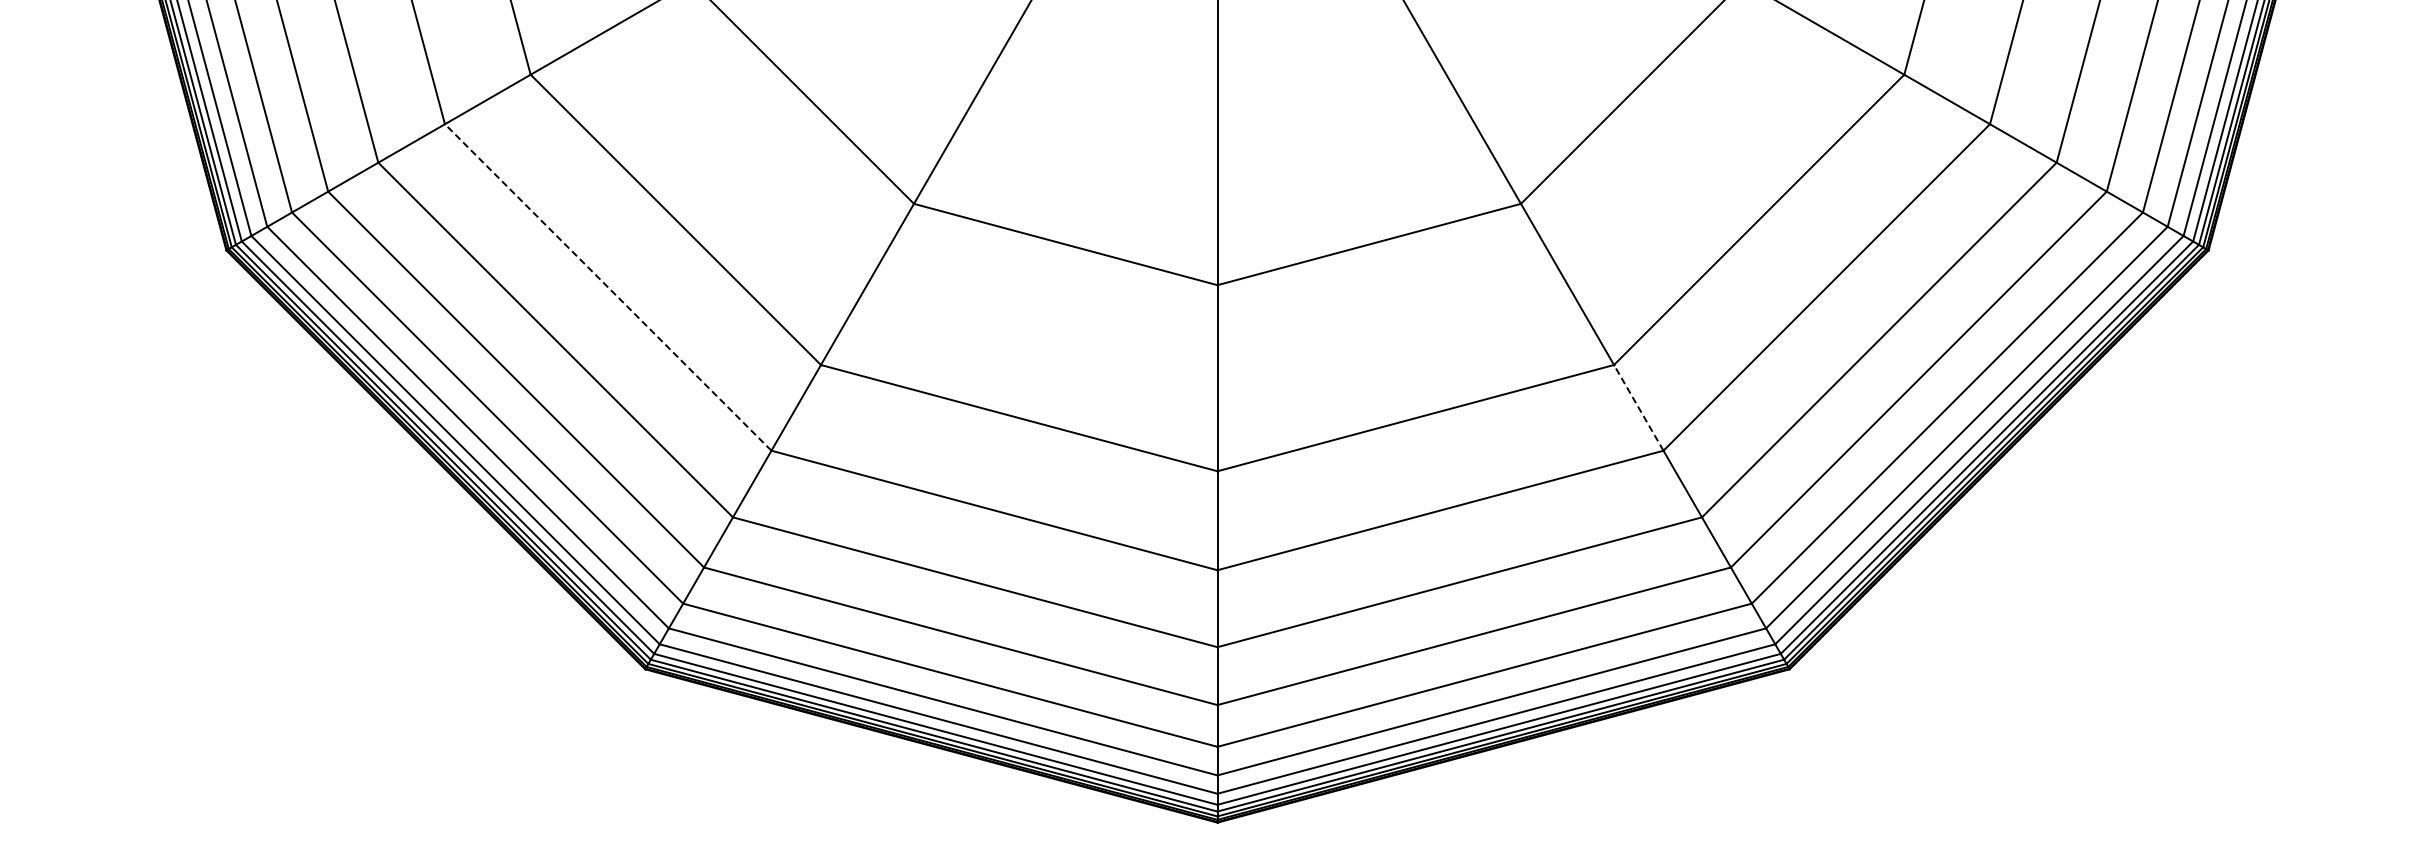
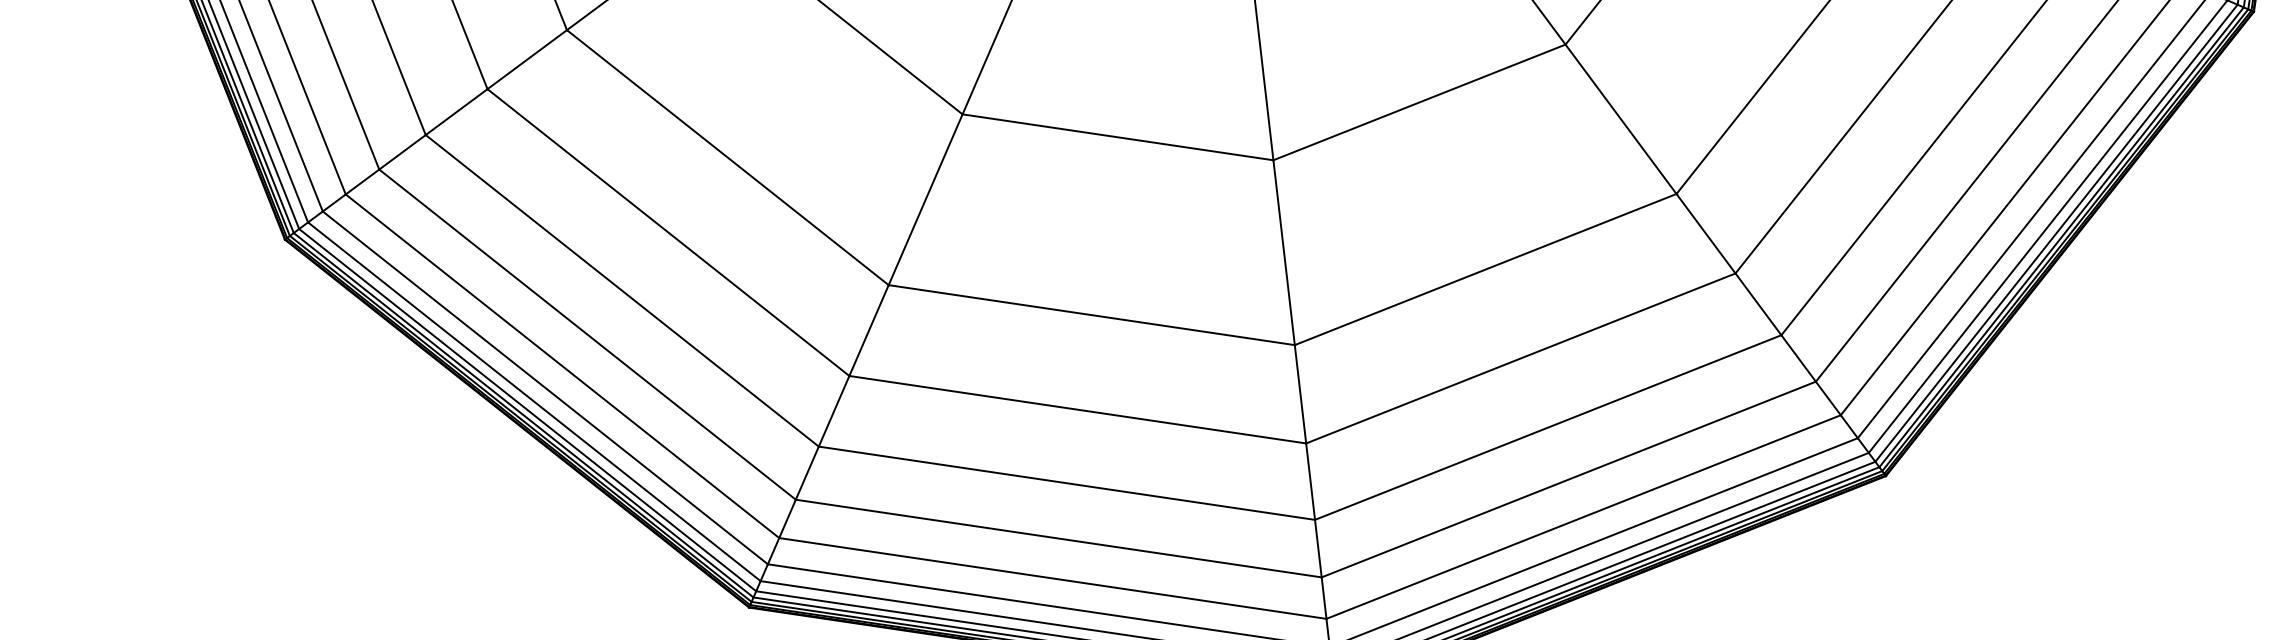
line: (608, 287) -> (668, 232), dashed -> solid
line: (1638, 407) -> (1705, 233), dashed -> solid

